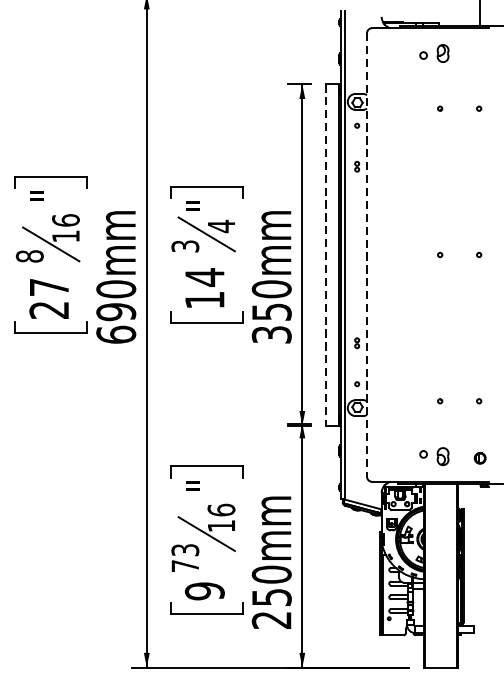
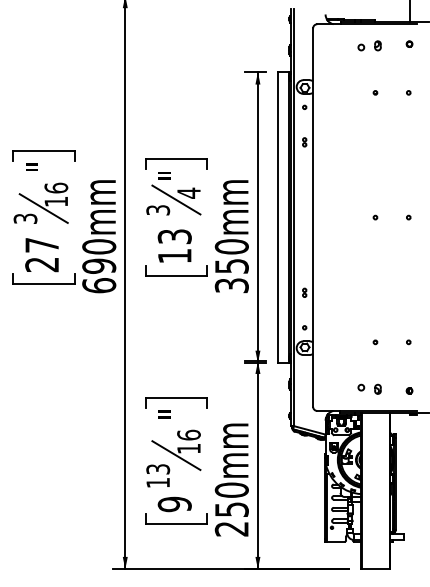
part: (480, 50) -> (409, 43), added
part: (442, 53) -> (377, 45), size x0.62
line: (326, 254) -> (278, 217), dashed -> solid
text: (29, 256) -> (25, 218), 8 -> 3
line: (367, 256) -> (313, 218), dashed -> solid
text: (204, 277) -> (174, 236), 14 -> 13
part: (442, 455) -> (377, 388), size x0.62
part: (480, 457) -> (409, 390), size x0.62
text: (184, 565) -> (157, 482), 73 -> 13

